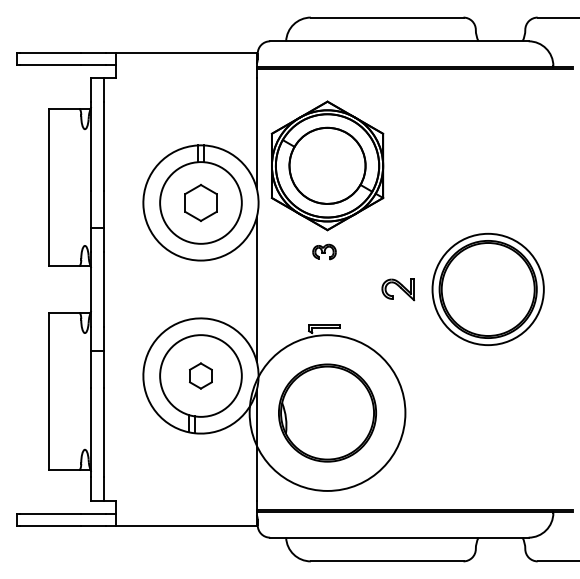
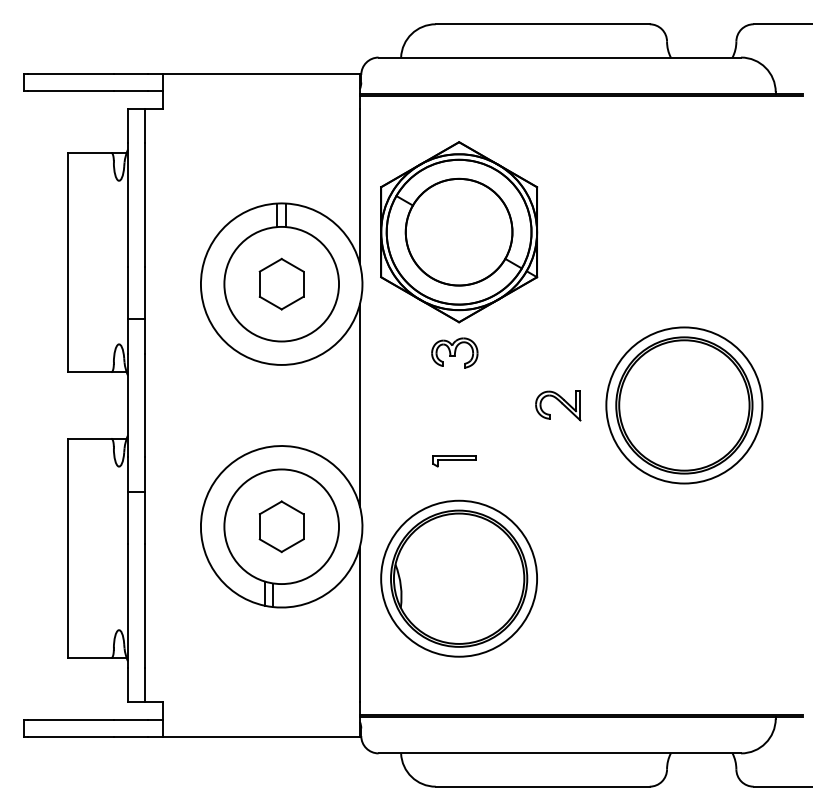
part: (324, 251) -> (454, 352), size x1.43
part: (200, 375) -> (281, 526), size x1.43
circle: (327, 412) -> (459, 578), size x0.71

